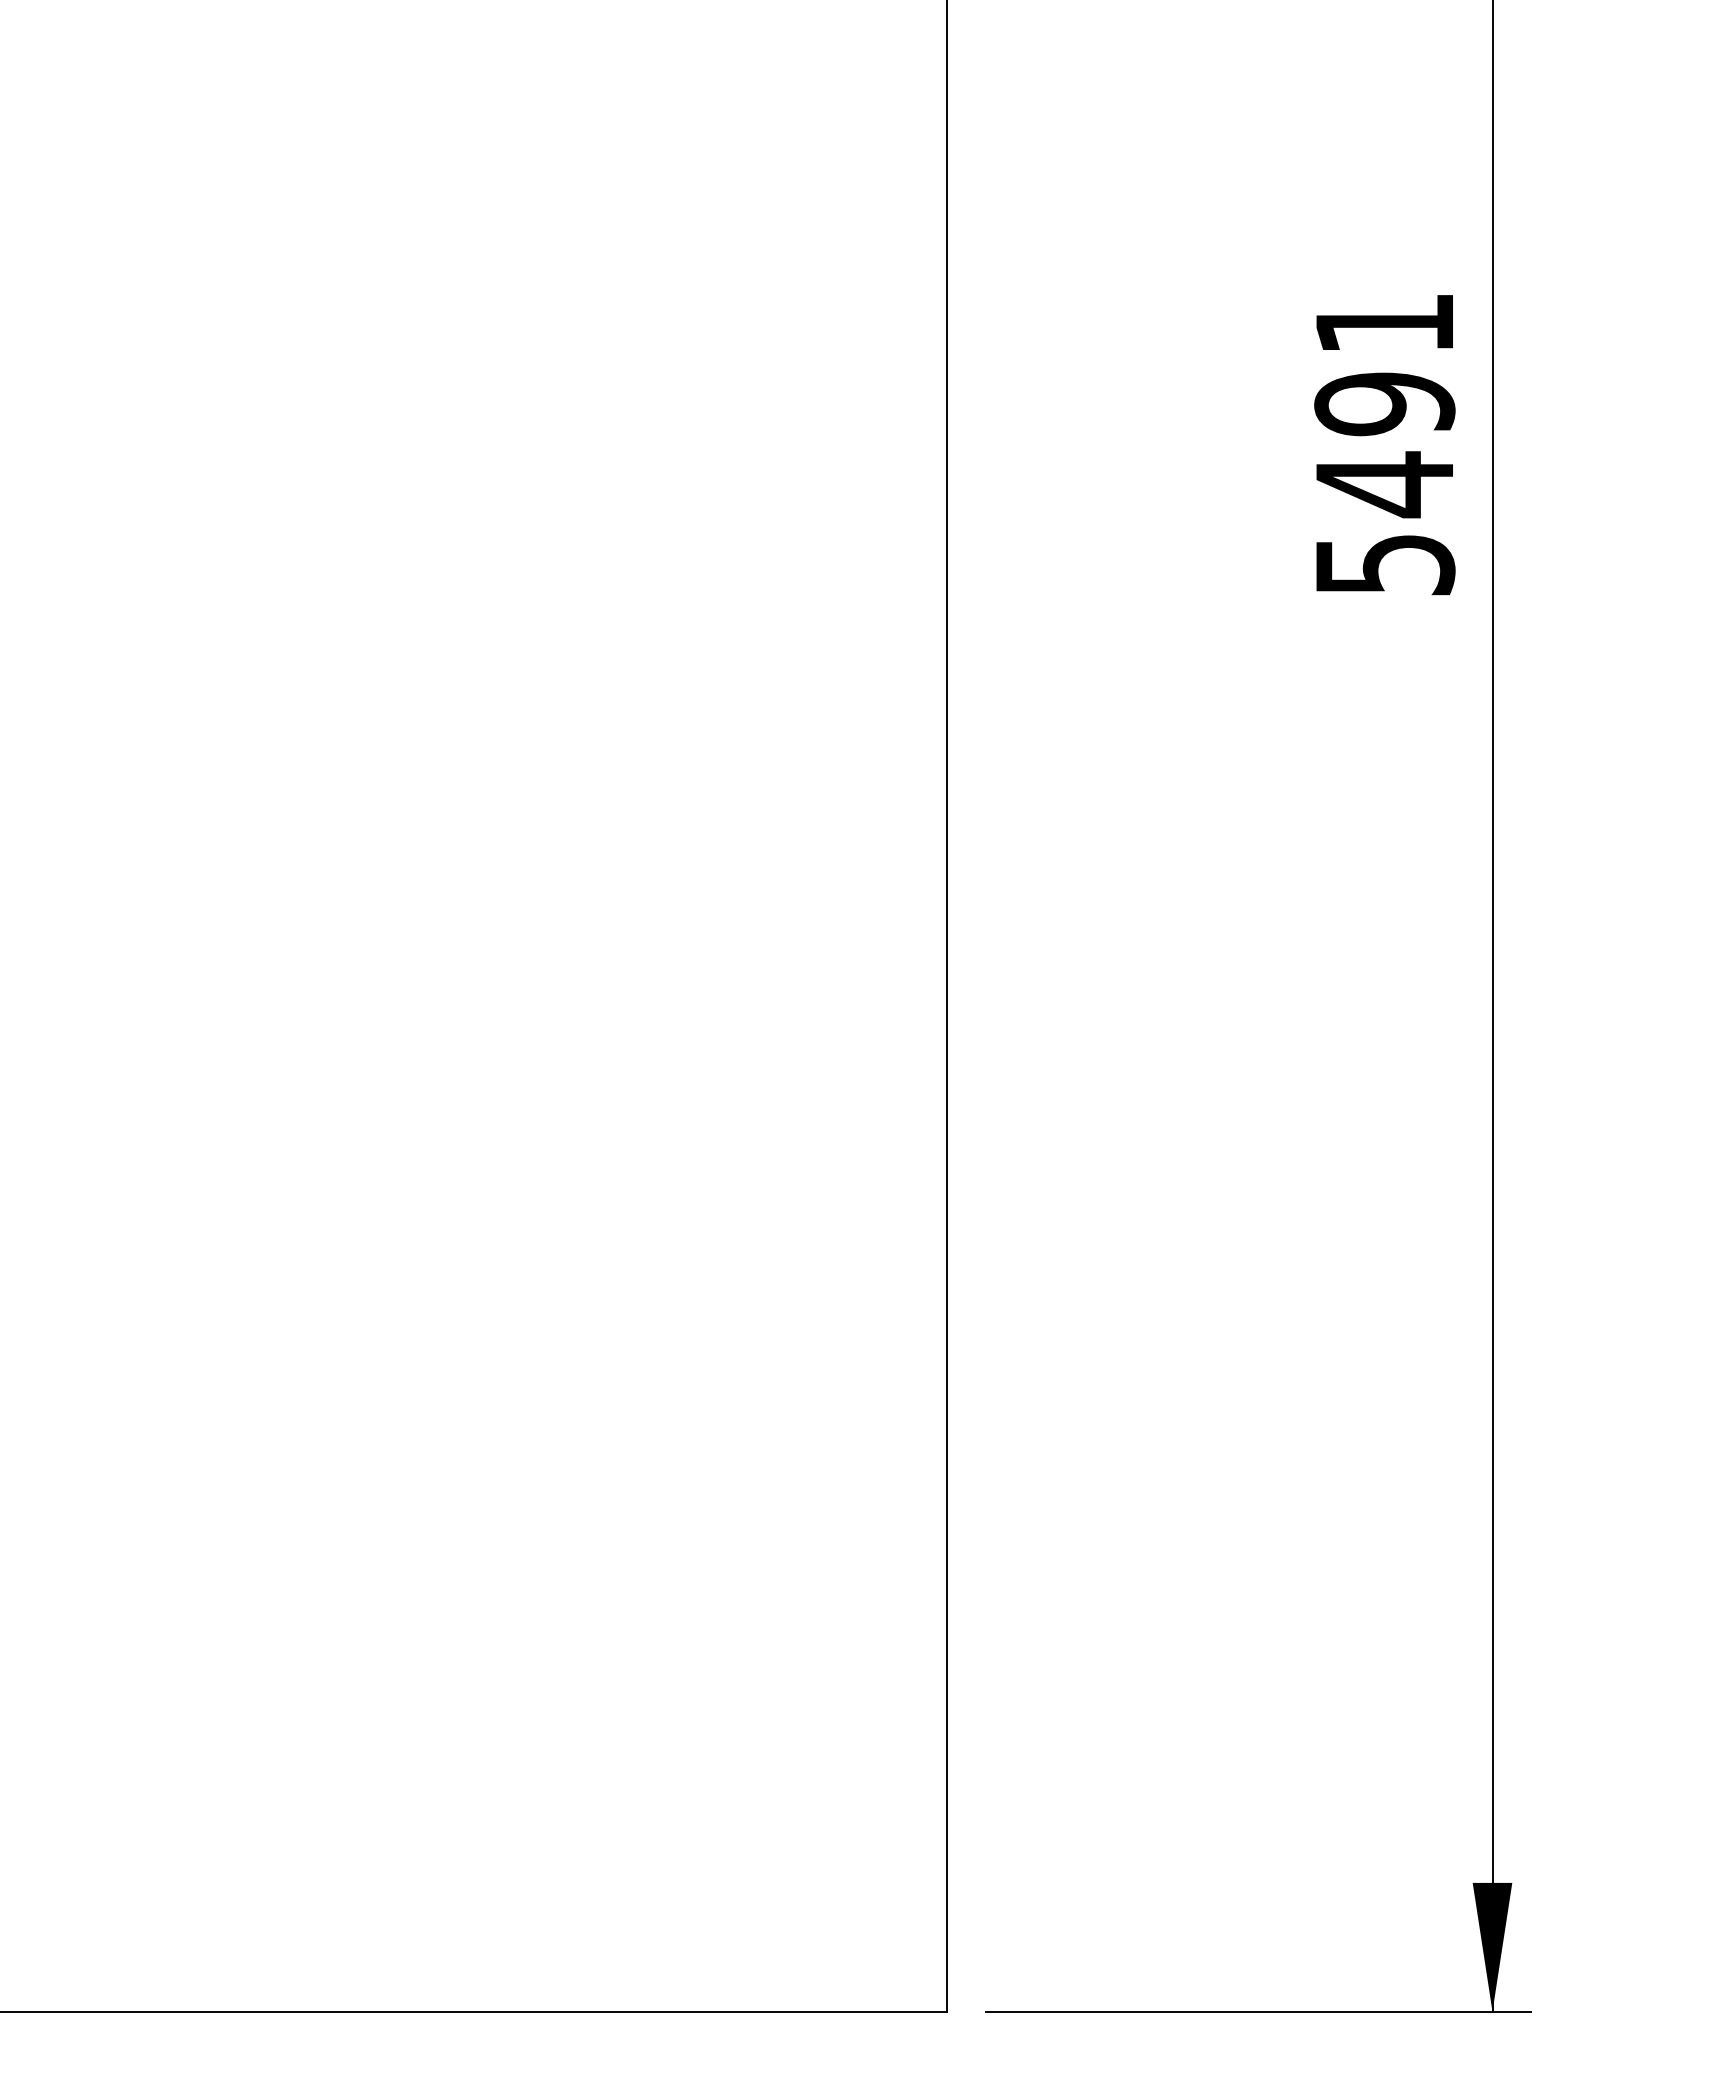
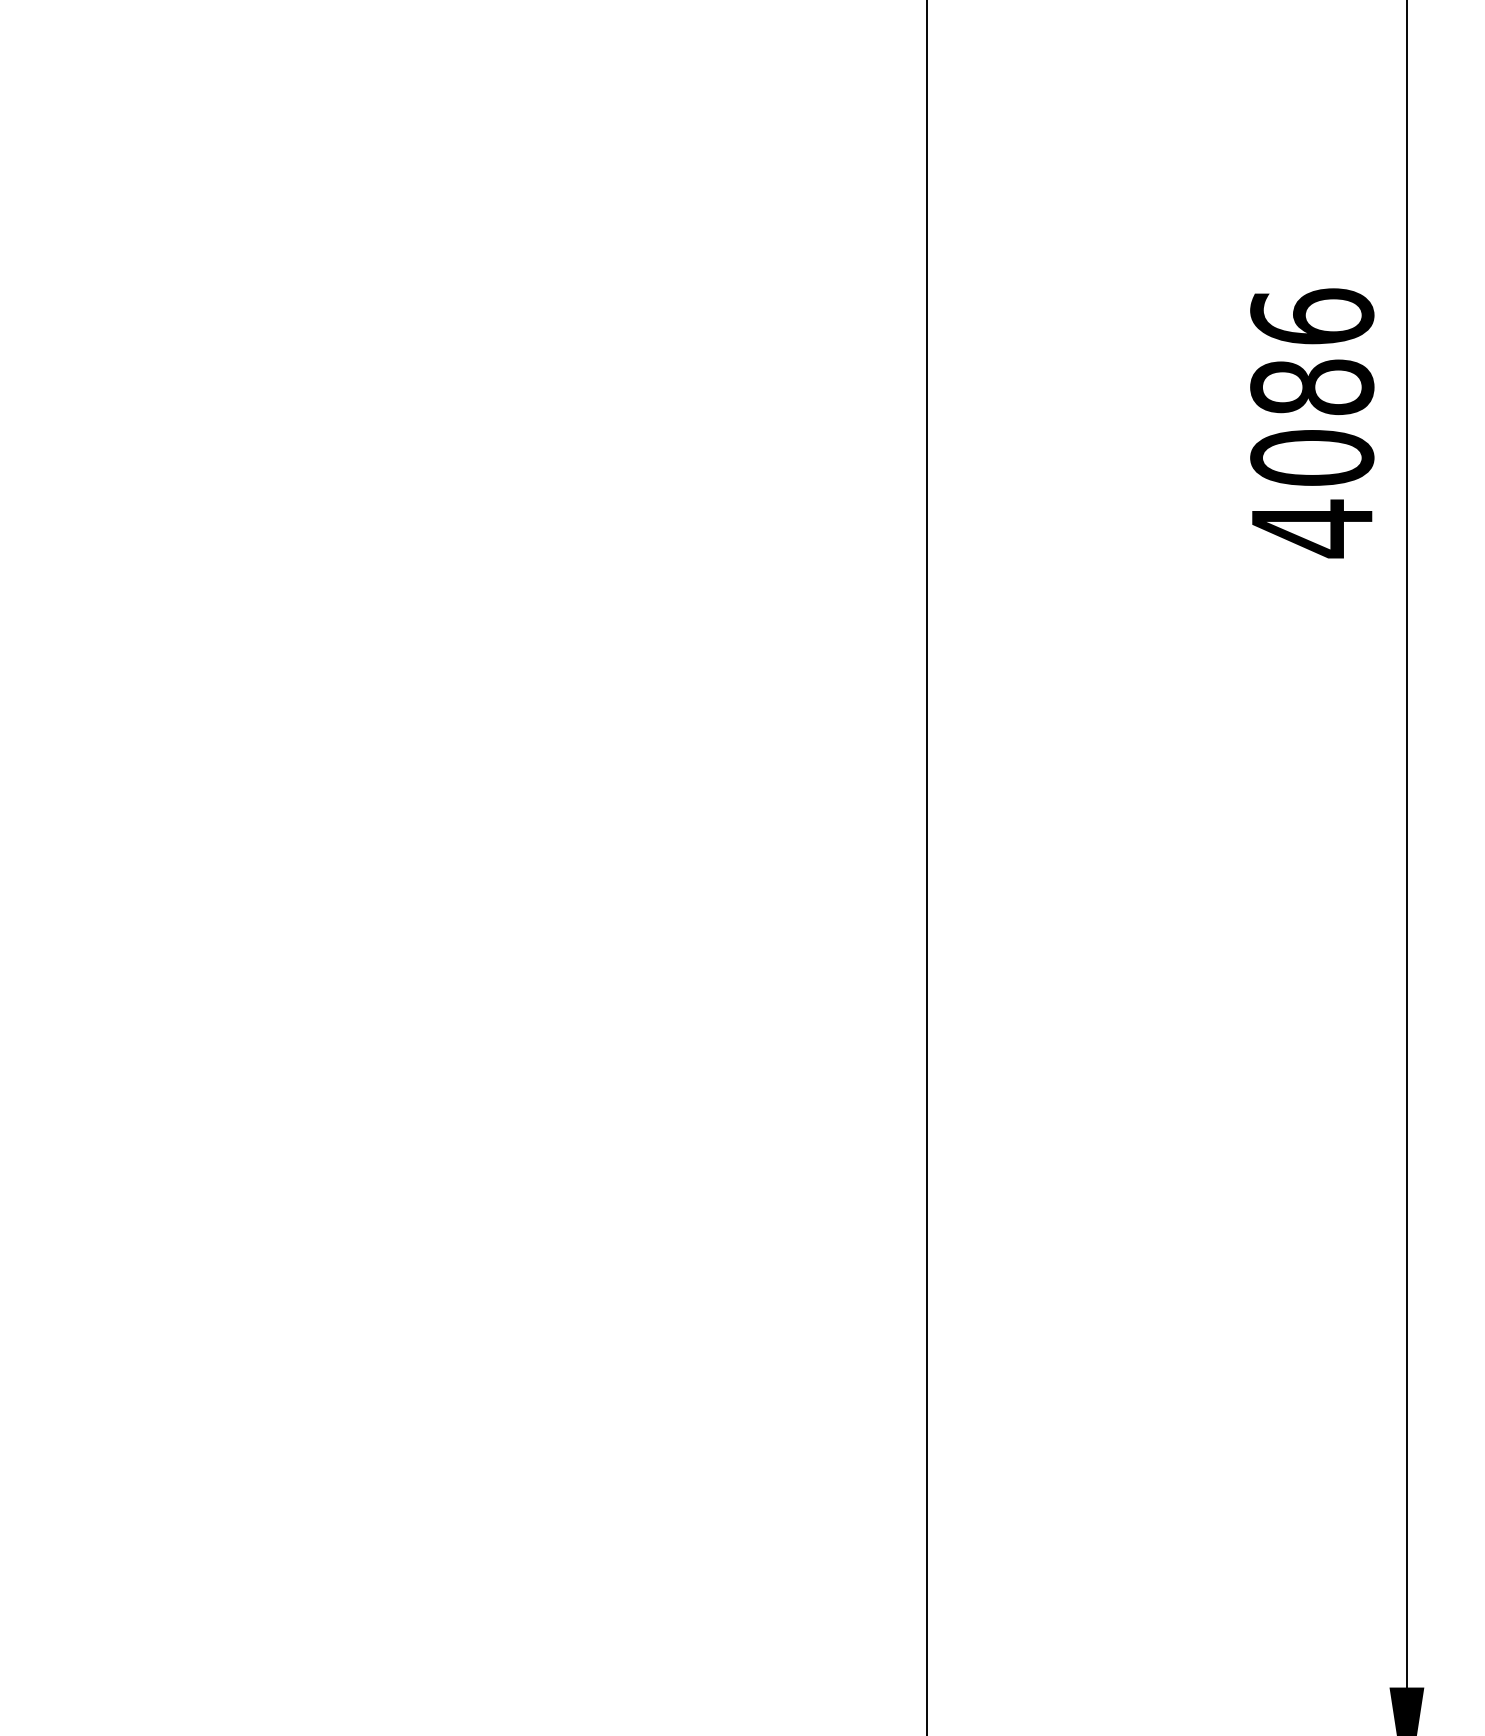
text: (1384, 444) -> (1311, 422), 5491 -> 4086

